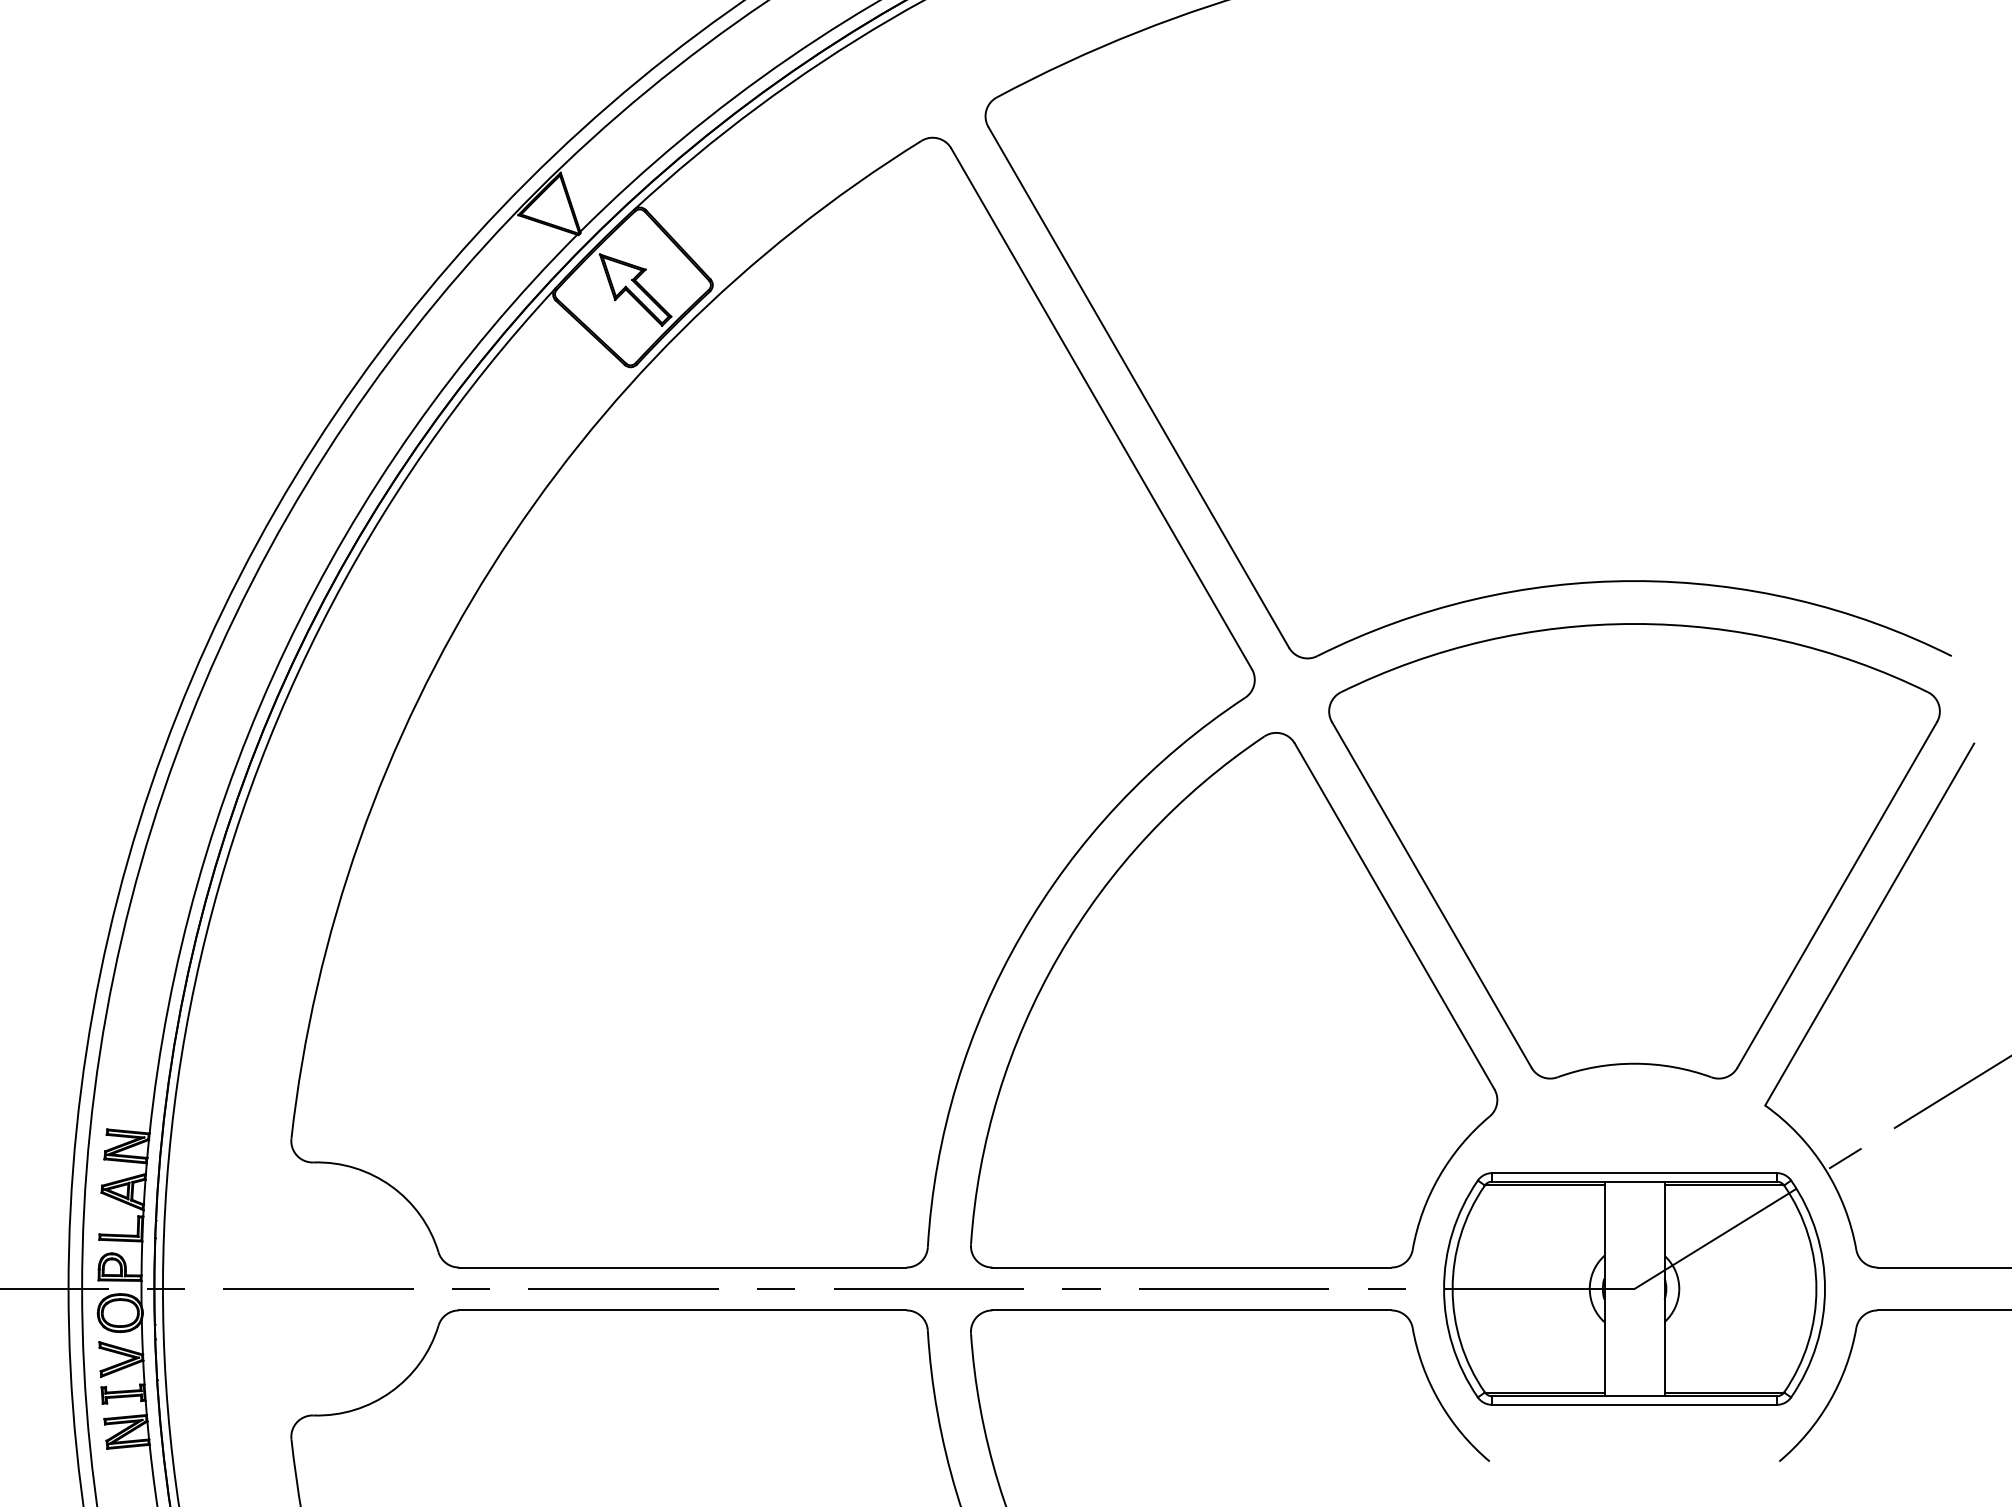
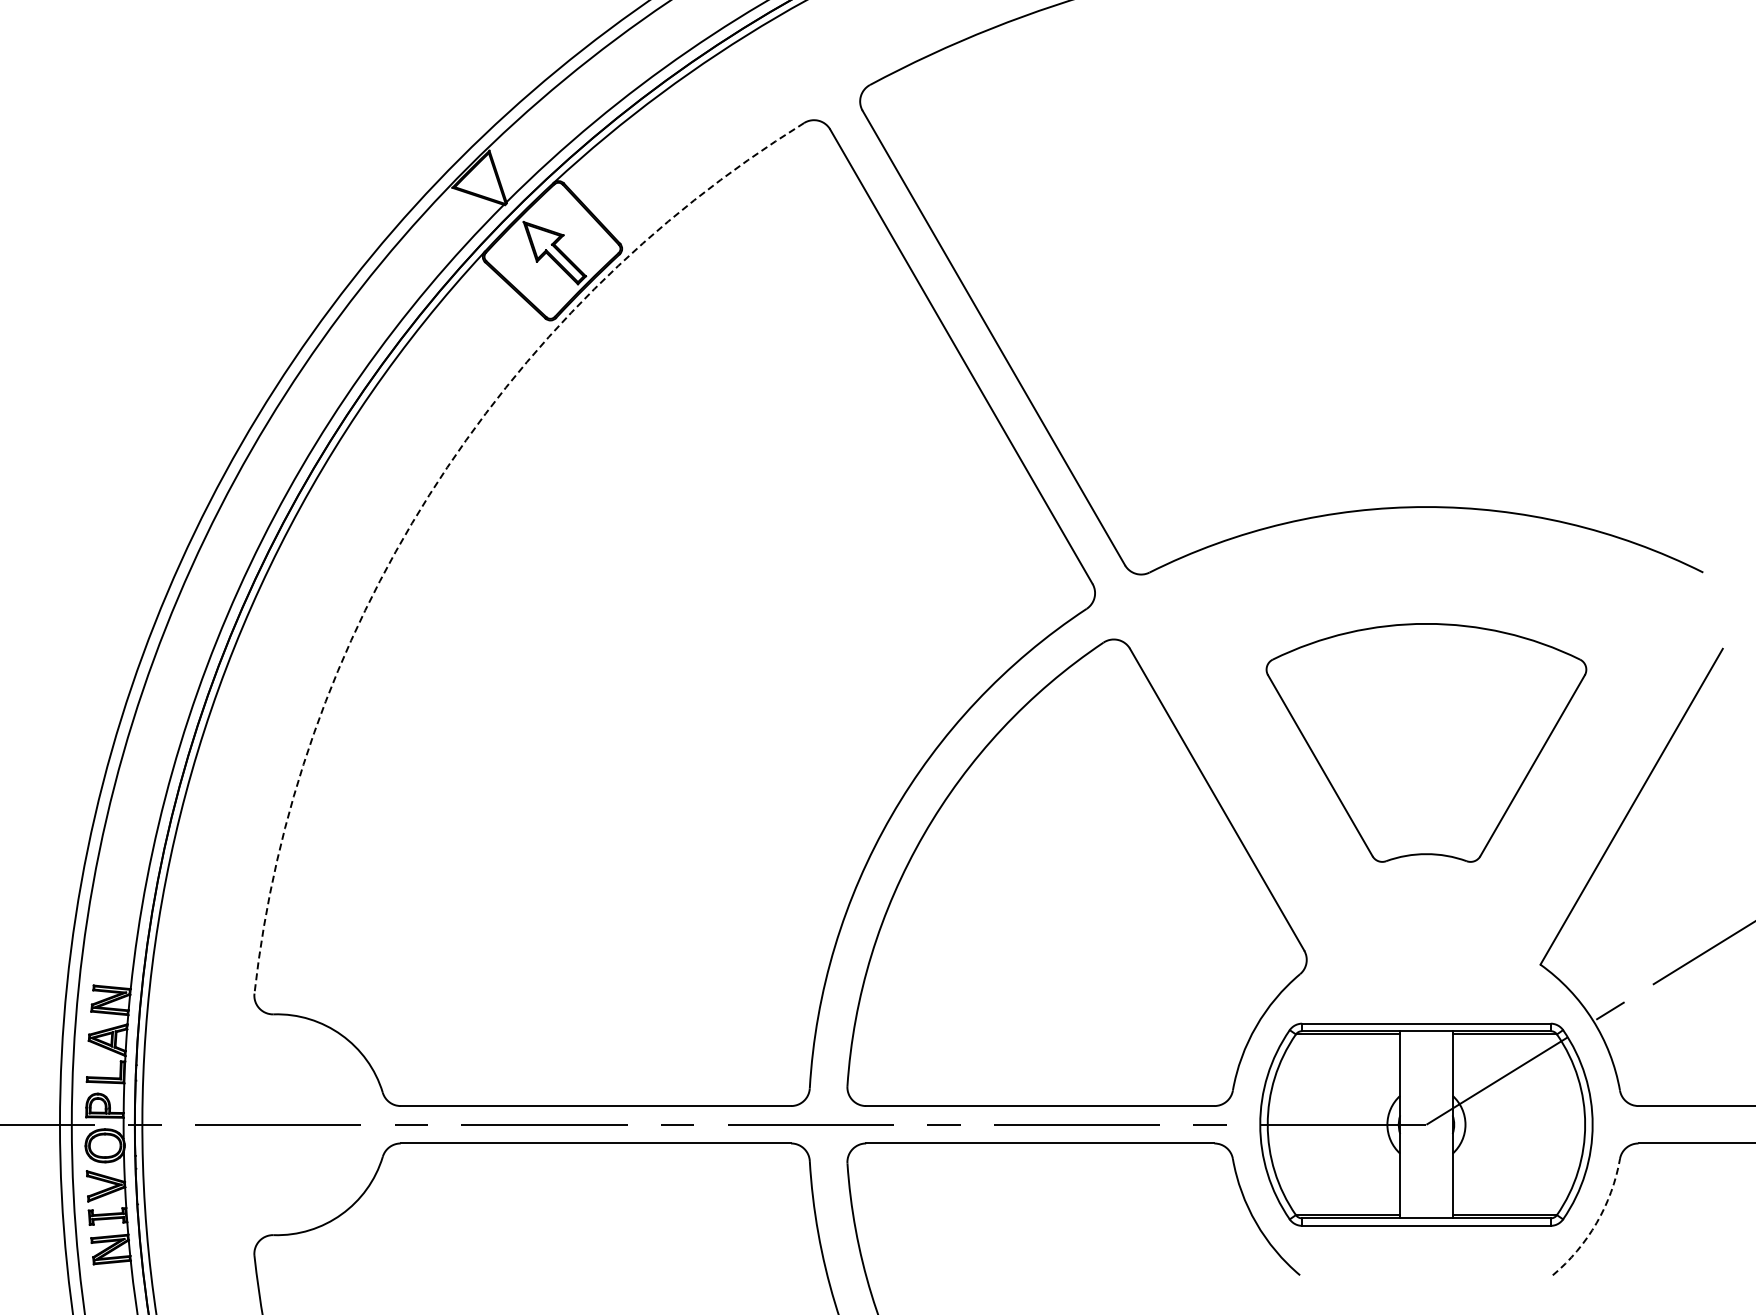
arc: (492, 567) -> (429, 495), solid -> dashed
part: (1634, 850) -> (1426, 742), size x0.6
arc: (1829, 1402) -> (1596, 1223), solid -> dashed

